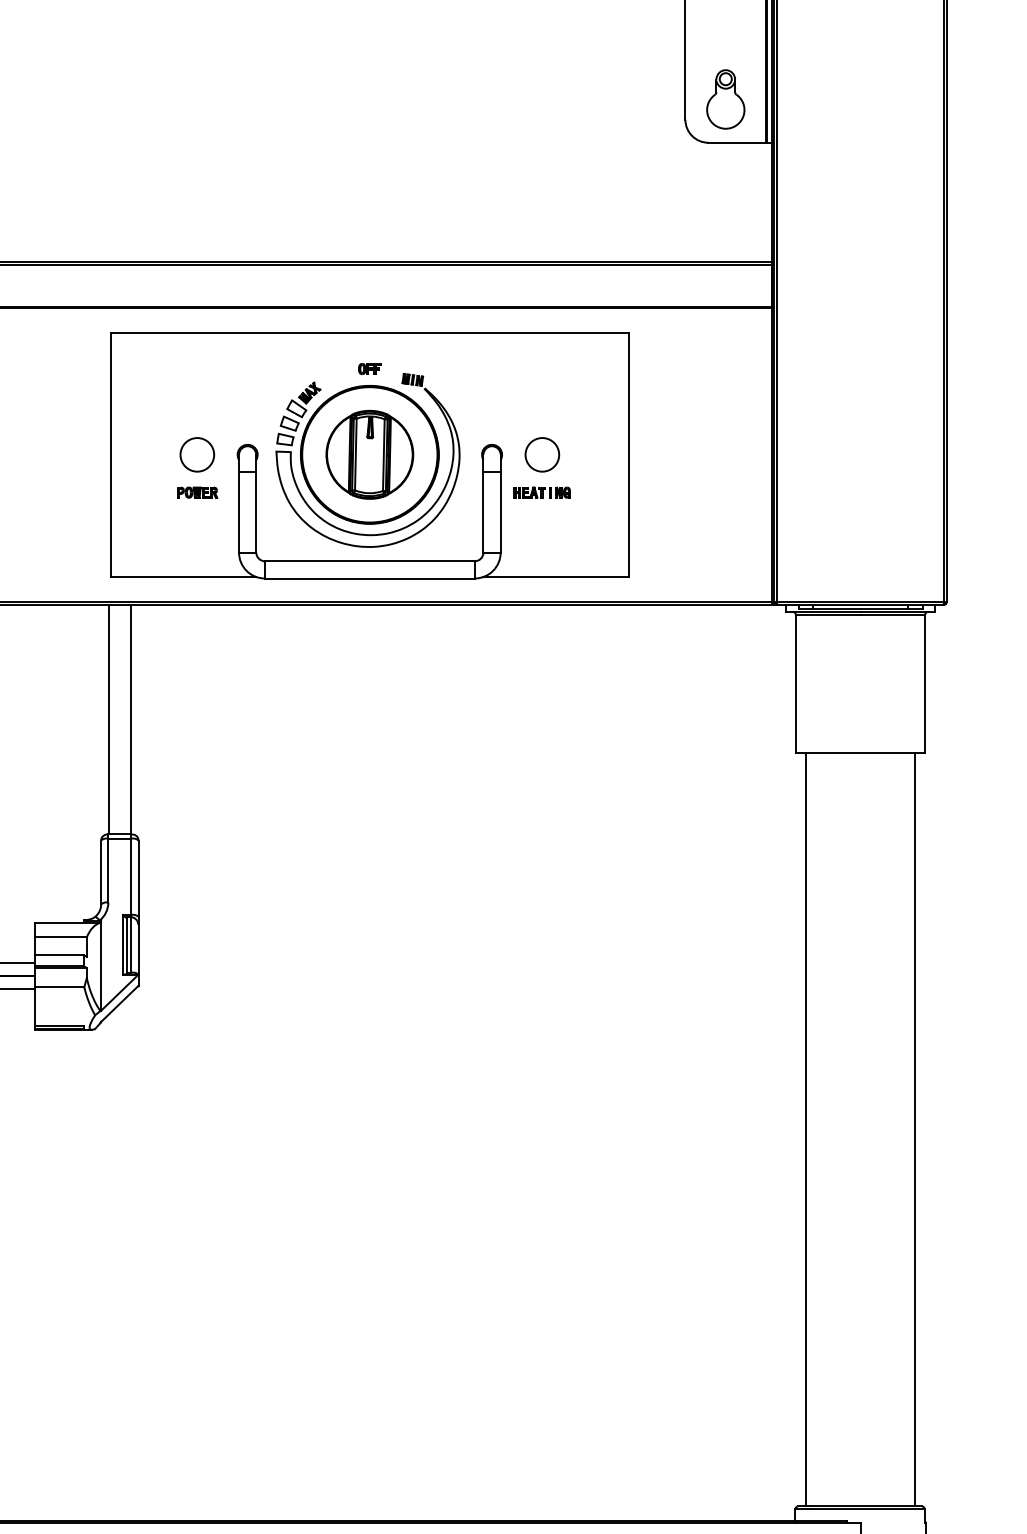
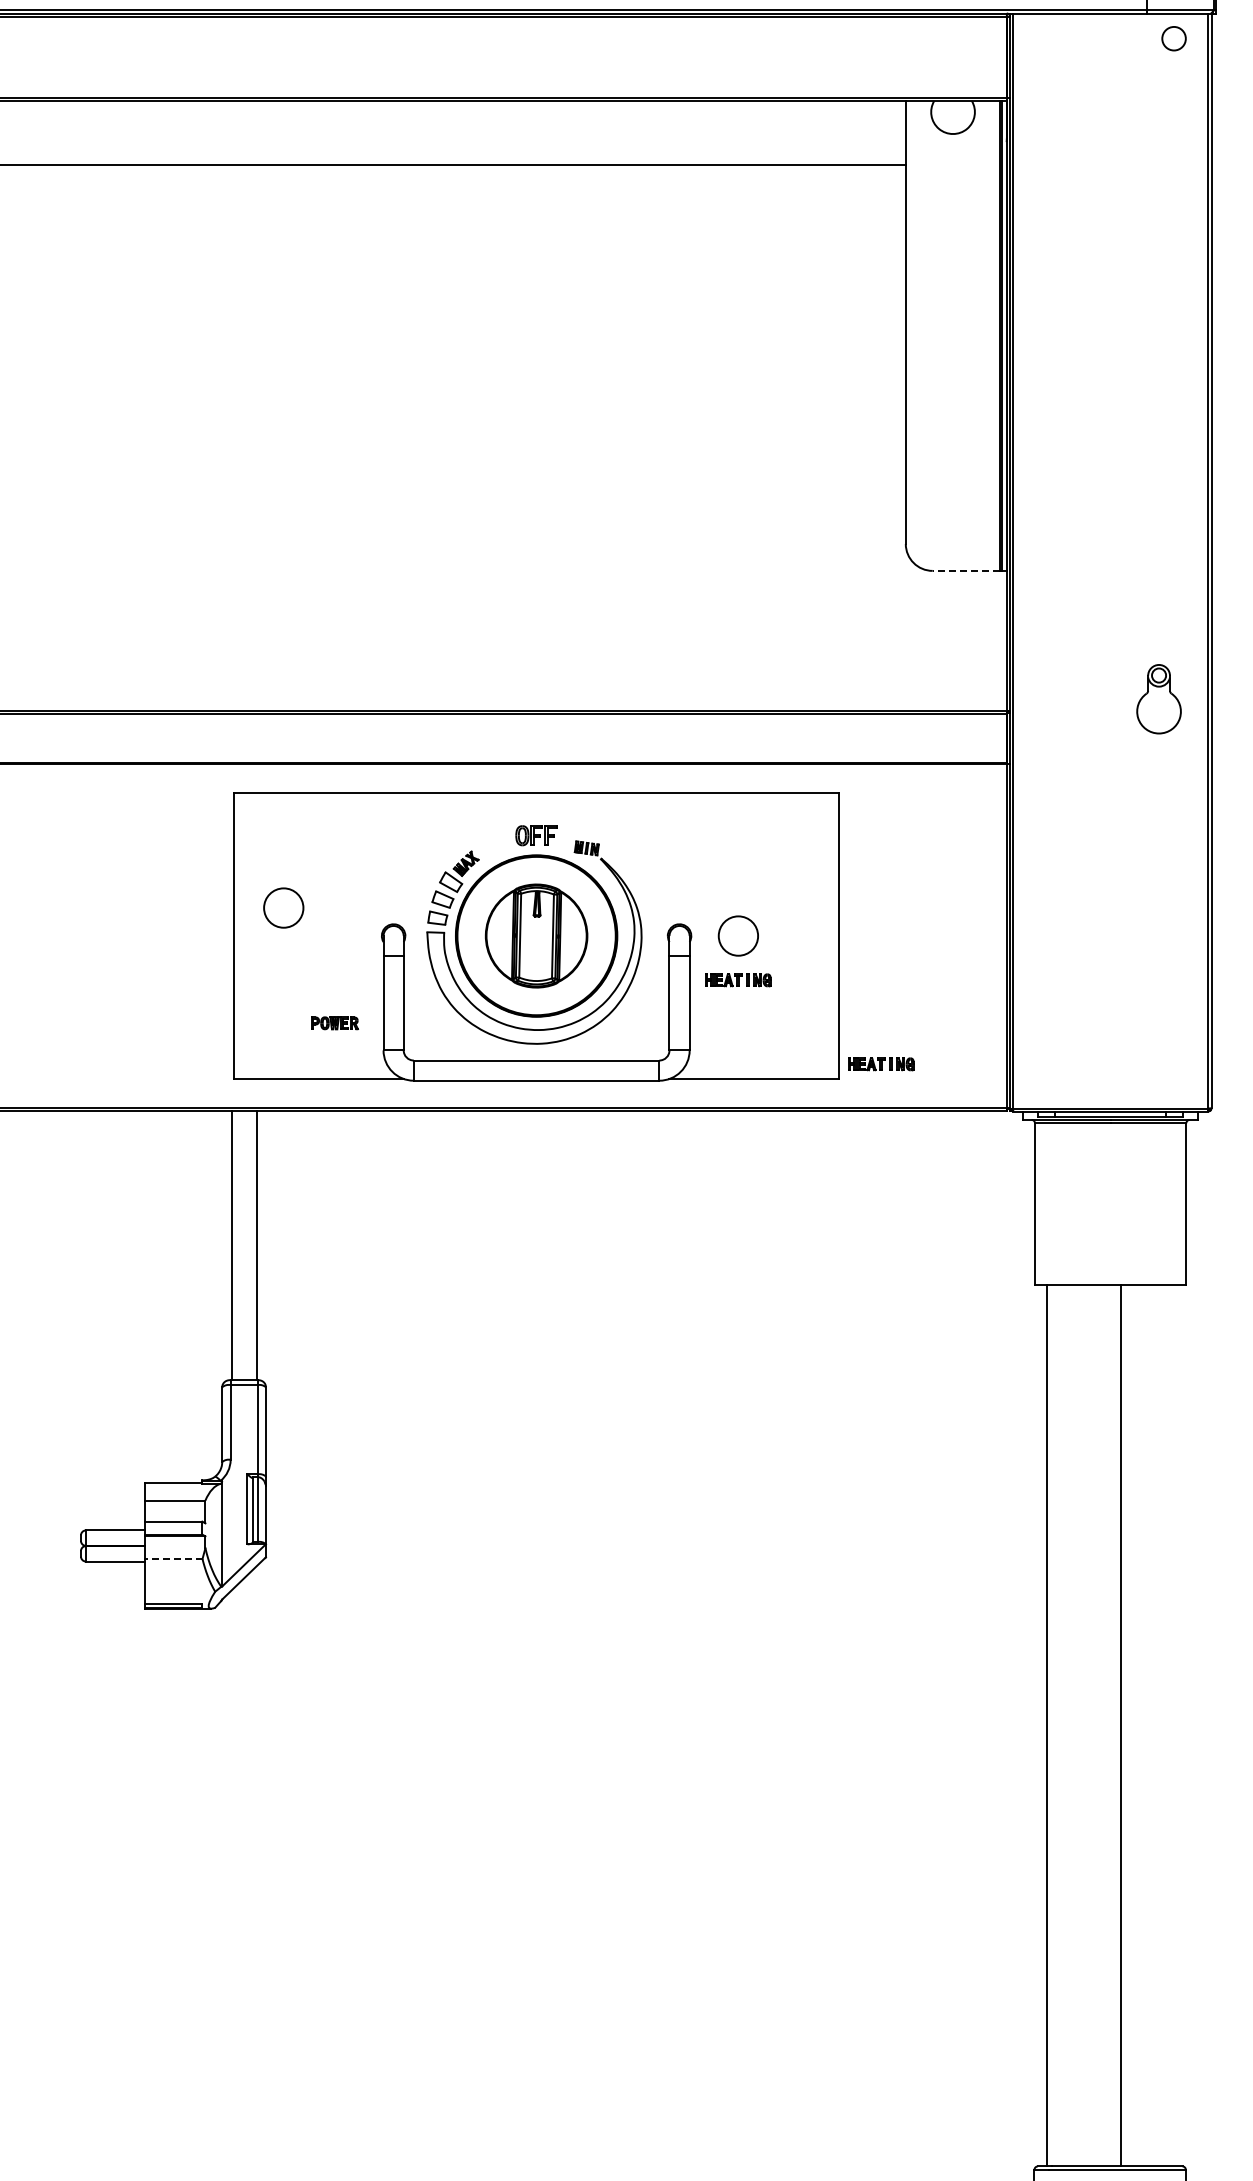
part: (725, 99) -> (1158, 699), moved
line: (737, 142) -> (966, 570), solid -> dashed
part: (369, 368) -> (536, 835), size x1.6
circle: (197, 454) -> (283, 907), moved
part: (197, 492) -> (335, 1023), moved
part: (664, 564) -> (881, 1064), added
line: (59, 987) -> (173, 1559), solid -> dashed
line: (915, 1129) -> (1120, 1725), moved

